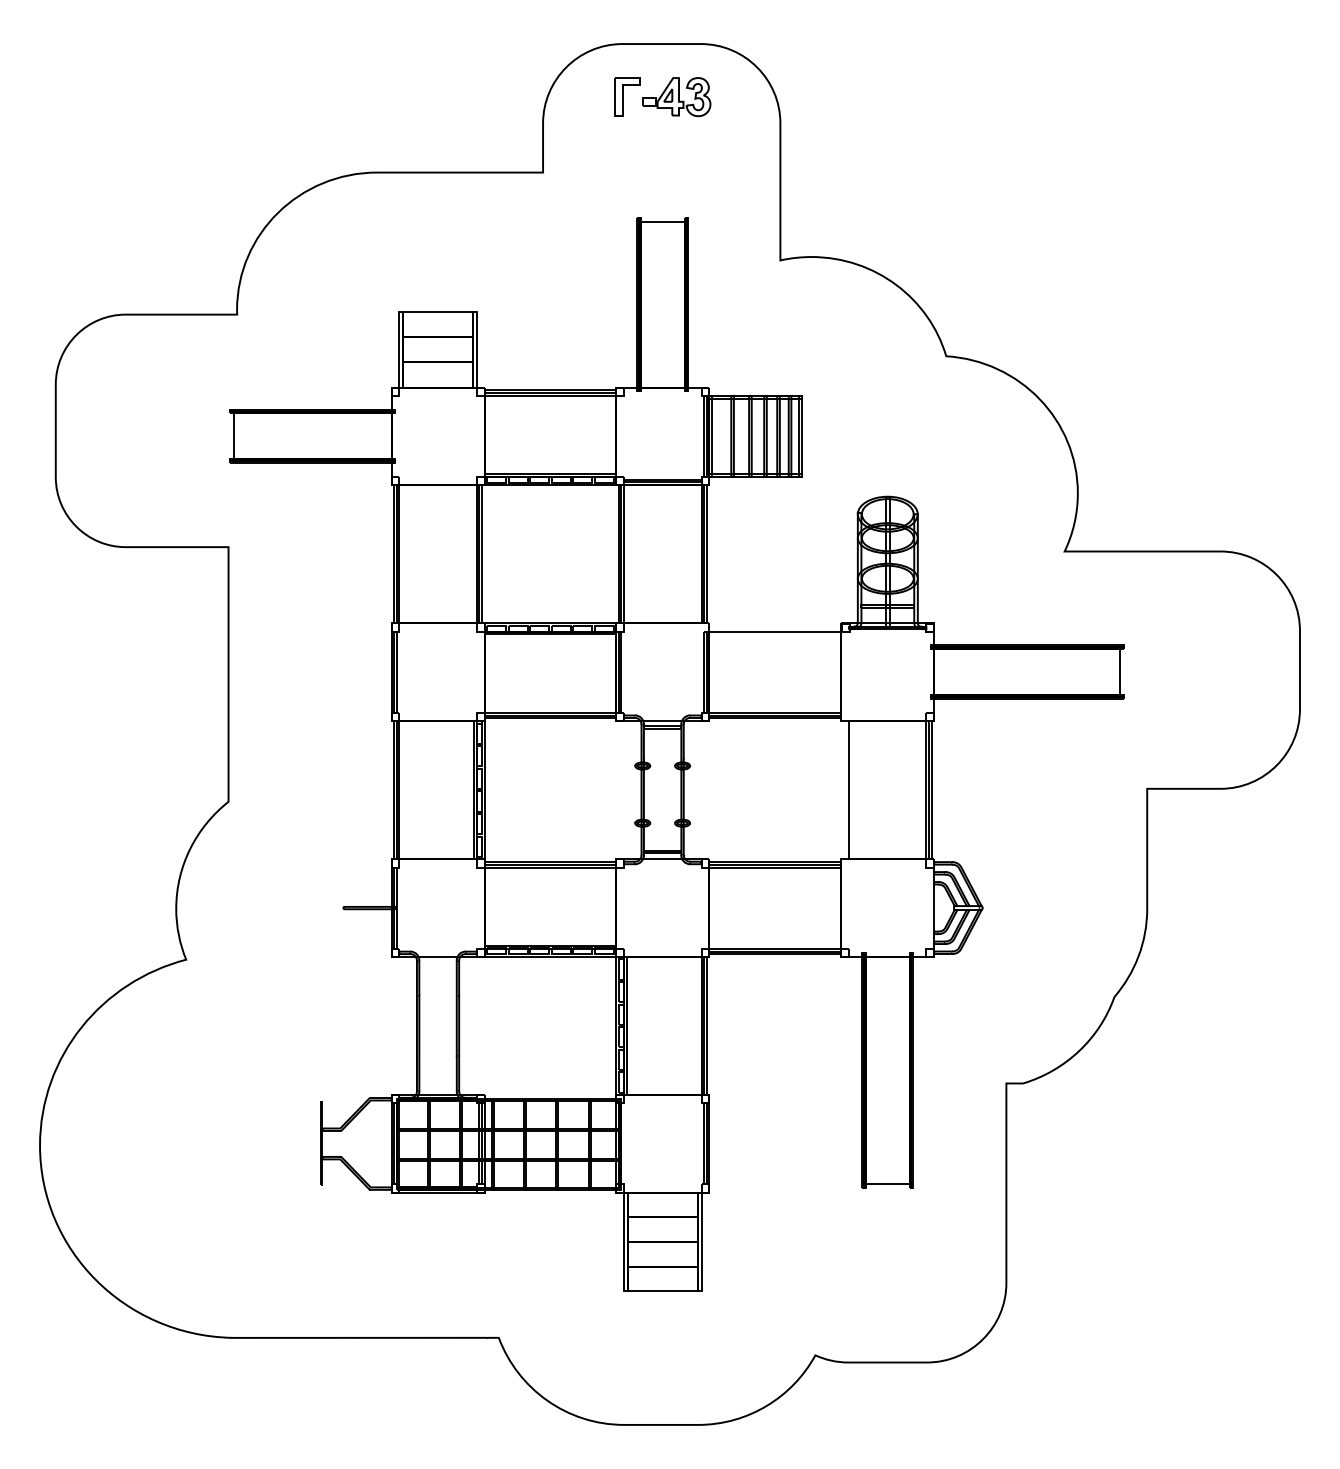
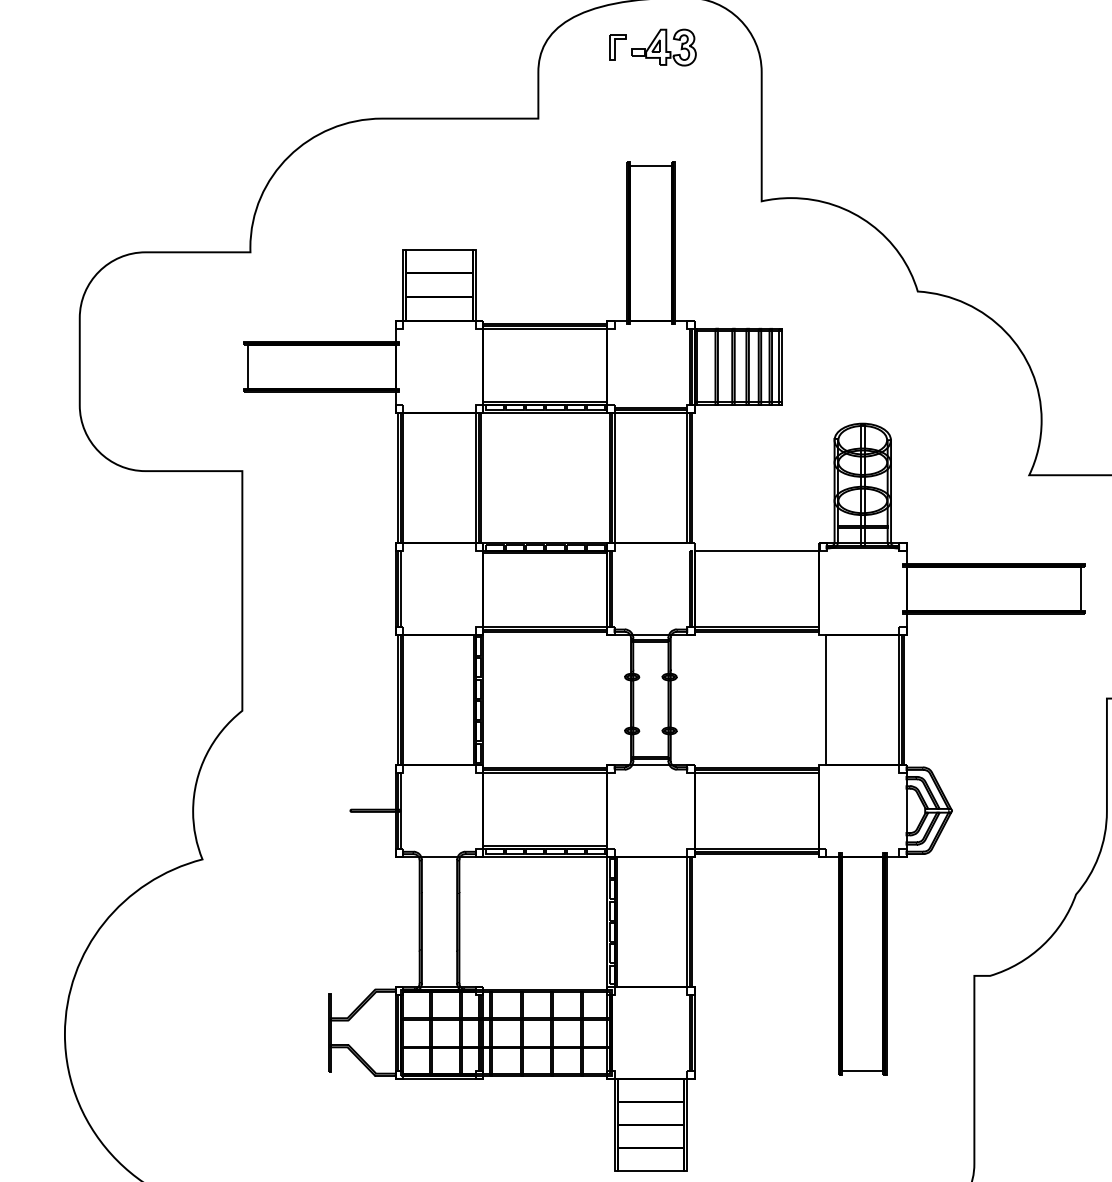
part: (627, 96) -> (617, 47), size x0.7

